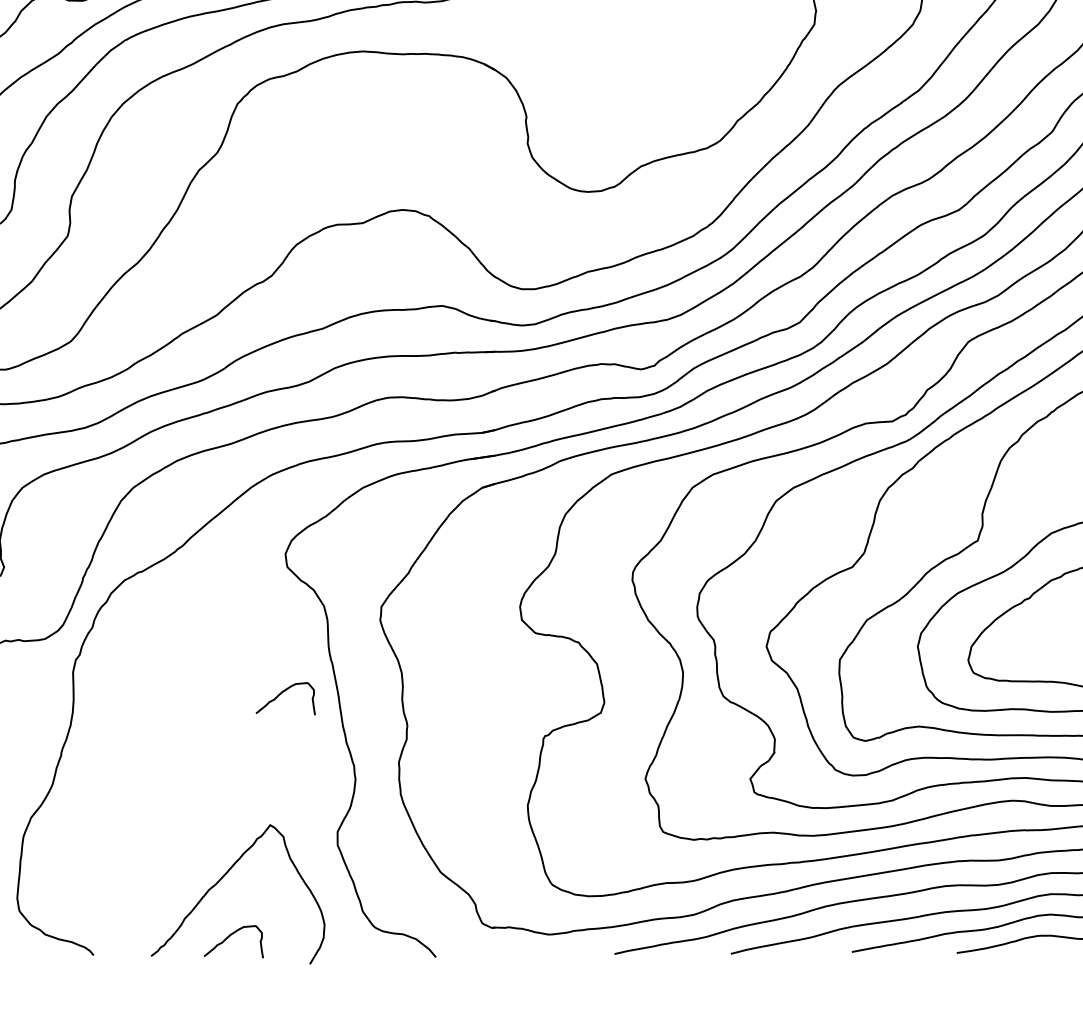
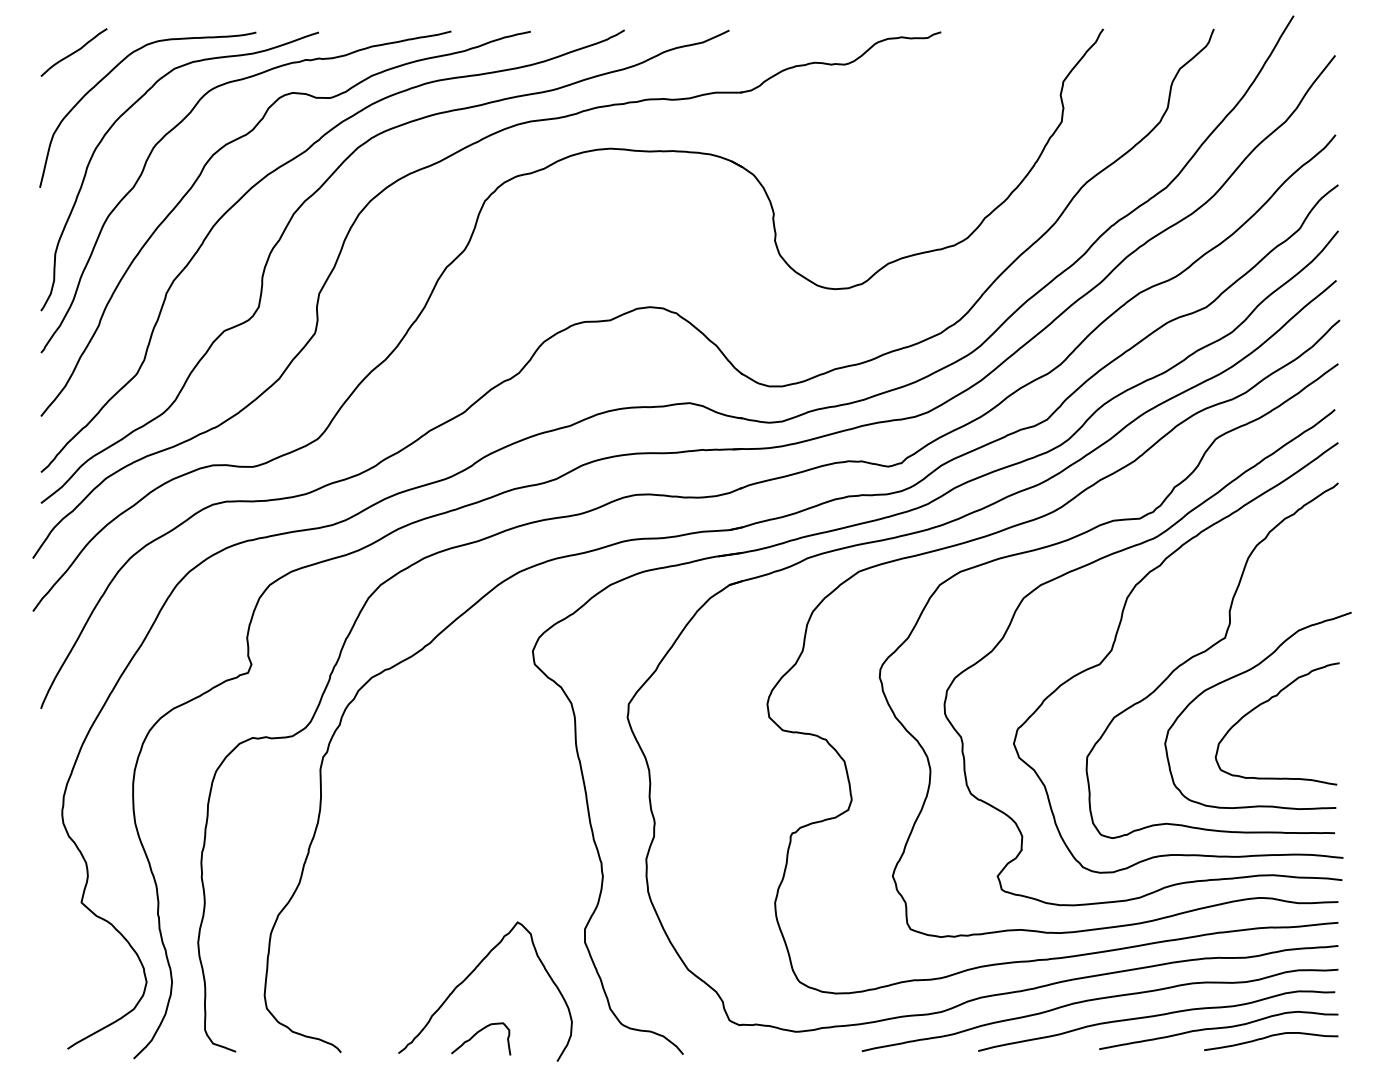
curve: (284, 692) -> (531, 789), removed

